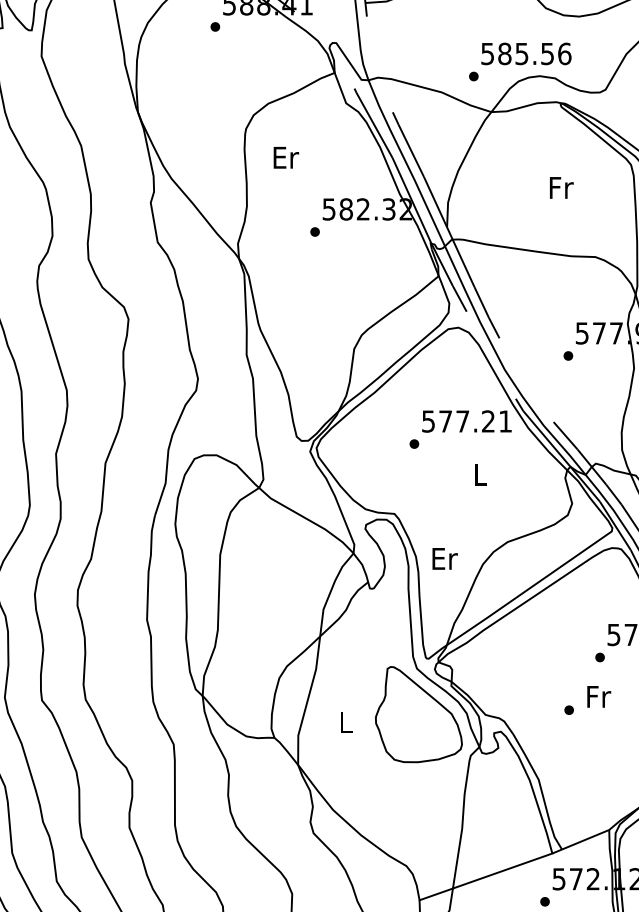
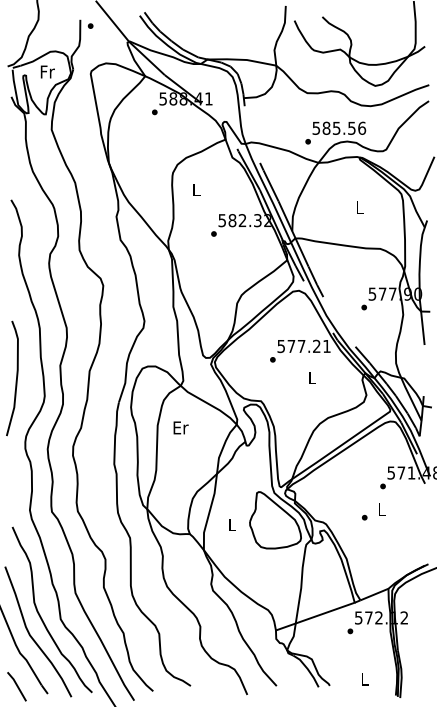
text: (285, 156) -> (196, 189), Er -> L
text: (562, 187) -> (360, 207), Fr -> L
text: (444, 558) -> (180, 427), moved
text: (599, 696) -> (382, 509), Fr -> L

